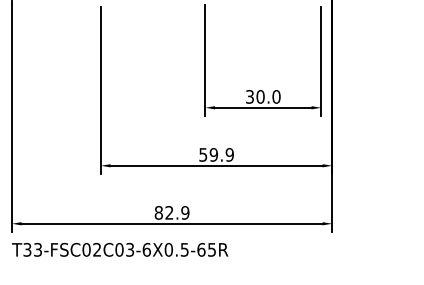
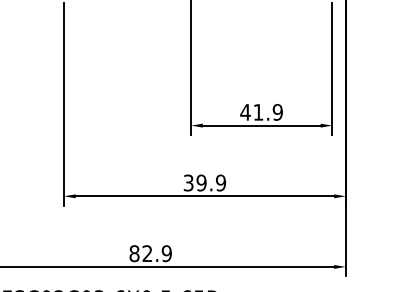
text: (262, 96) -> (260, 111), 30.0 -> 41.9
text: (203, 154) -> (188, 182), 59.9 -> 39.9

